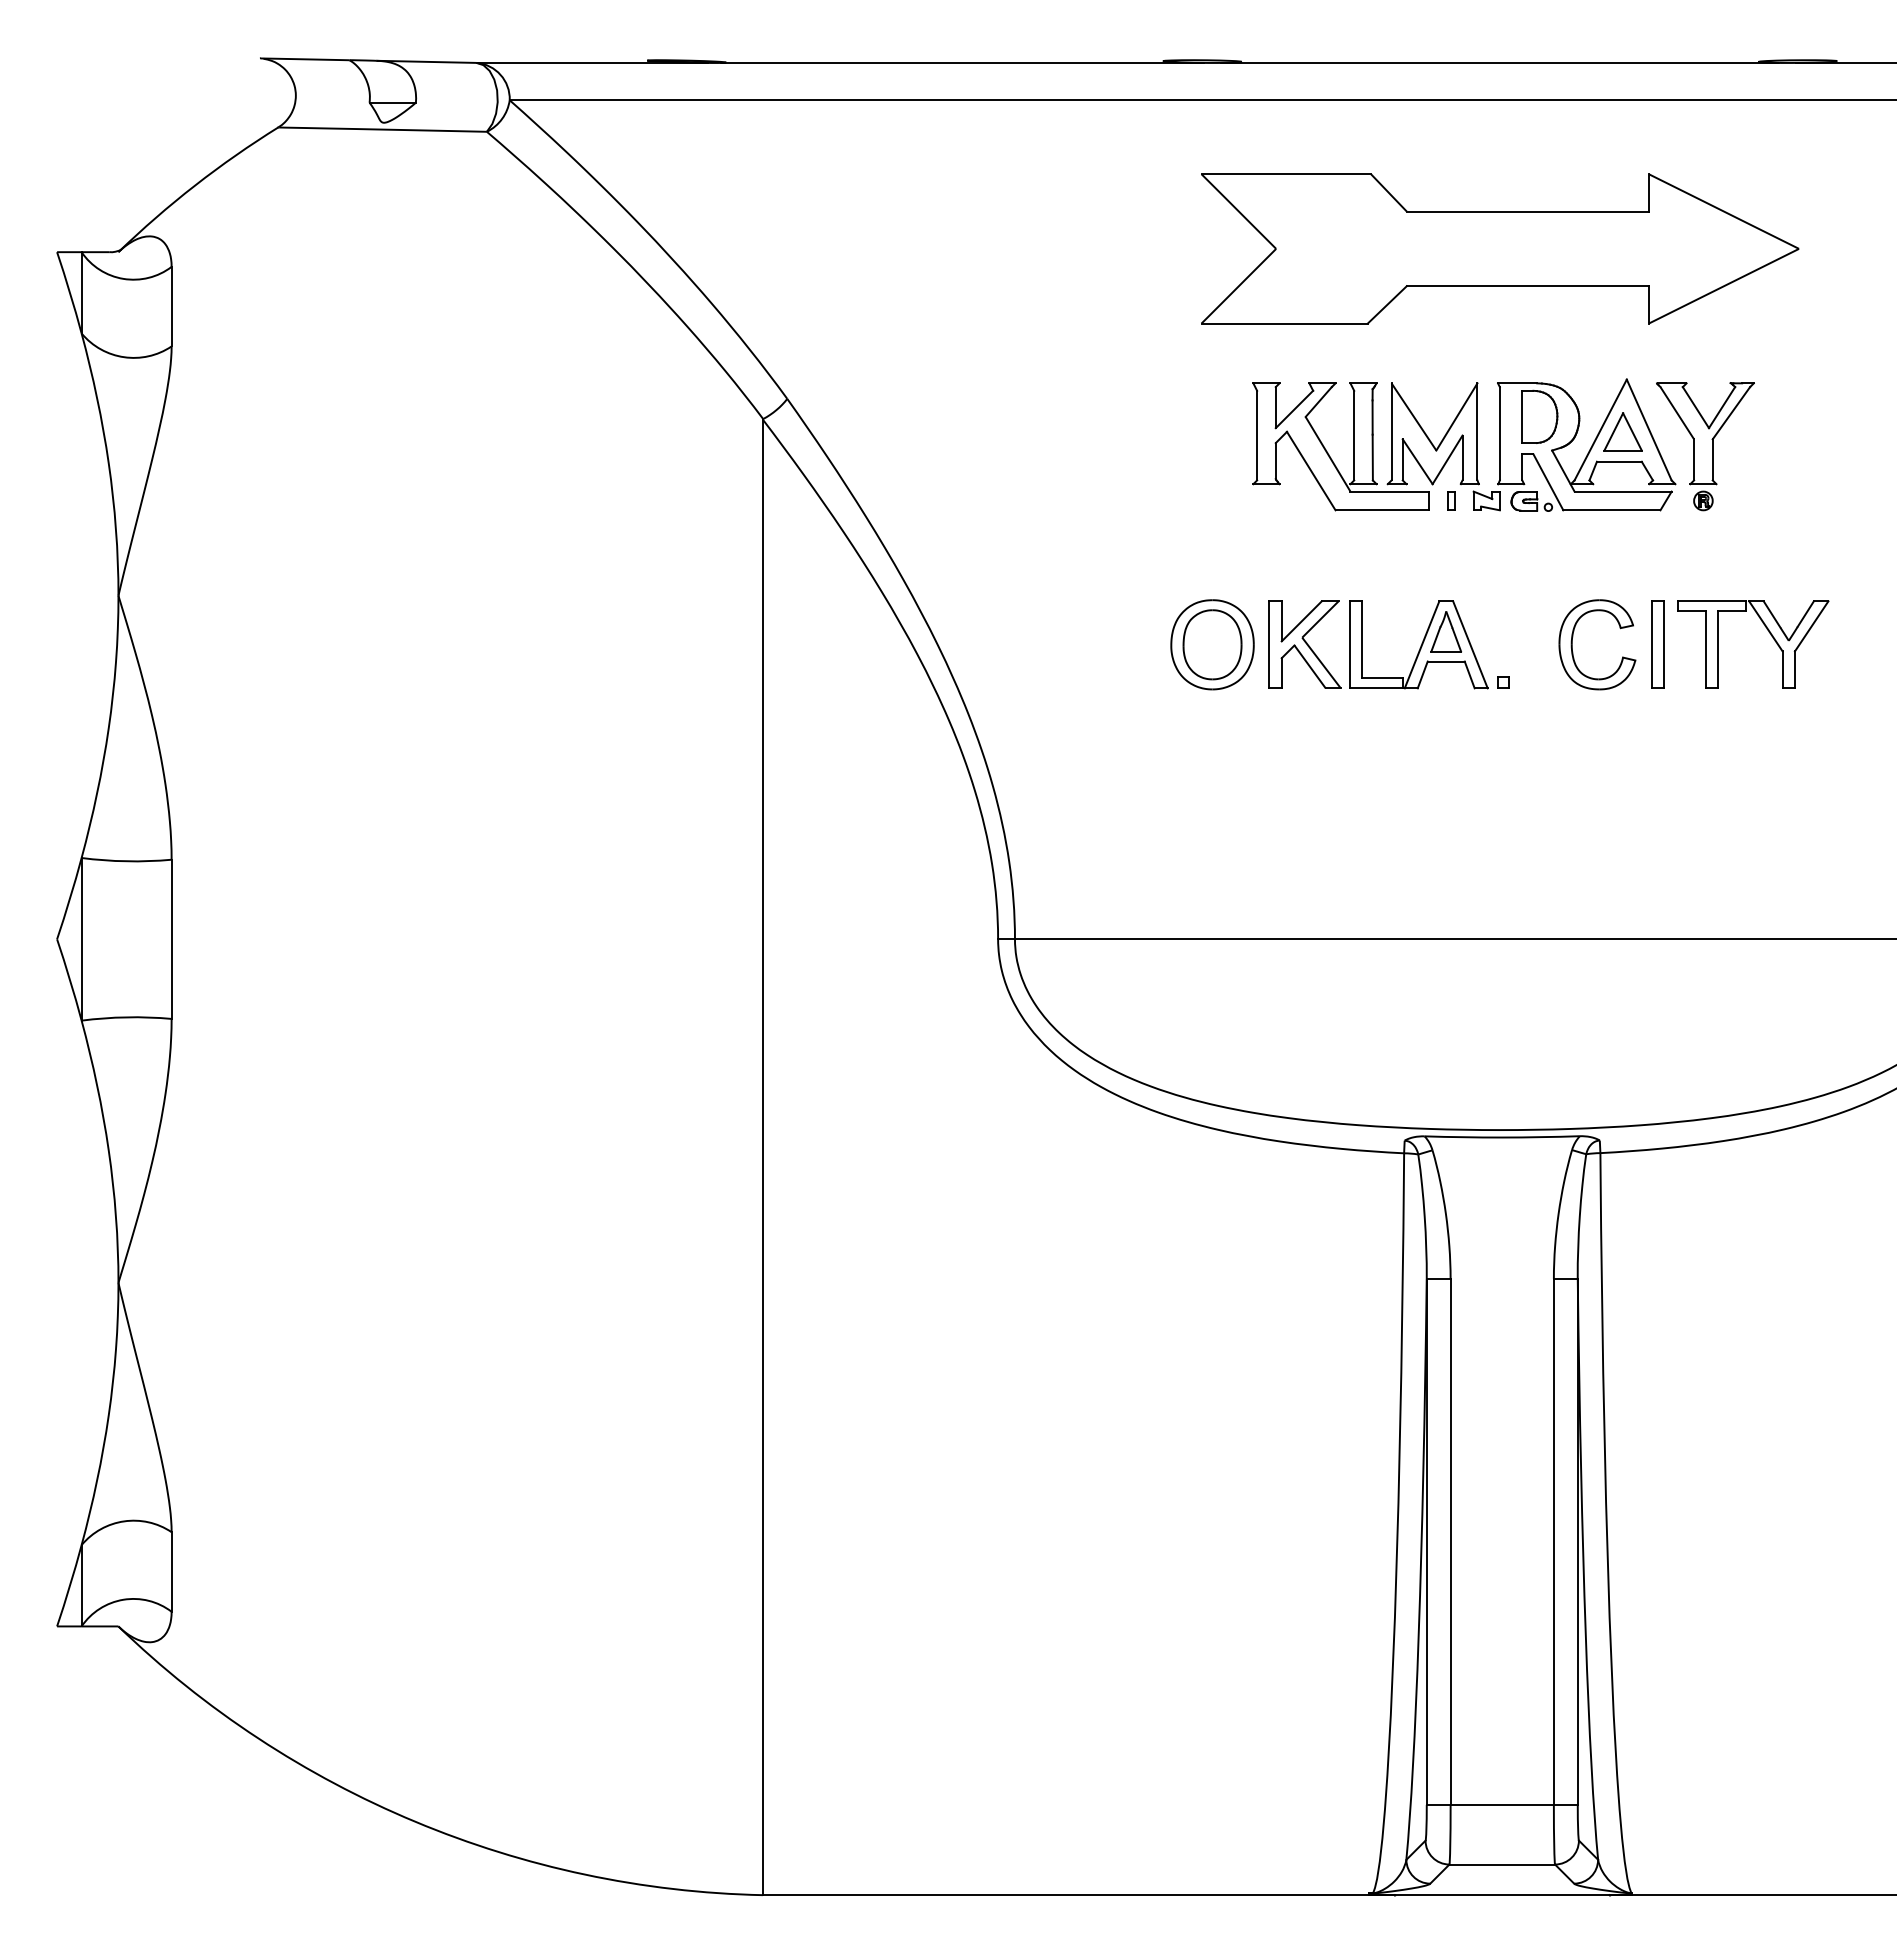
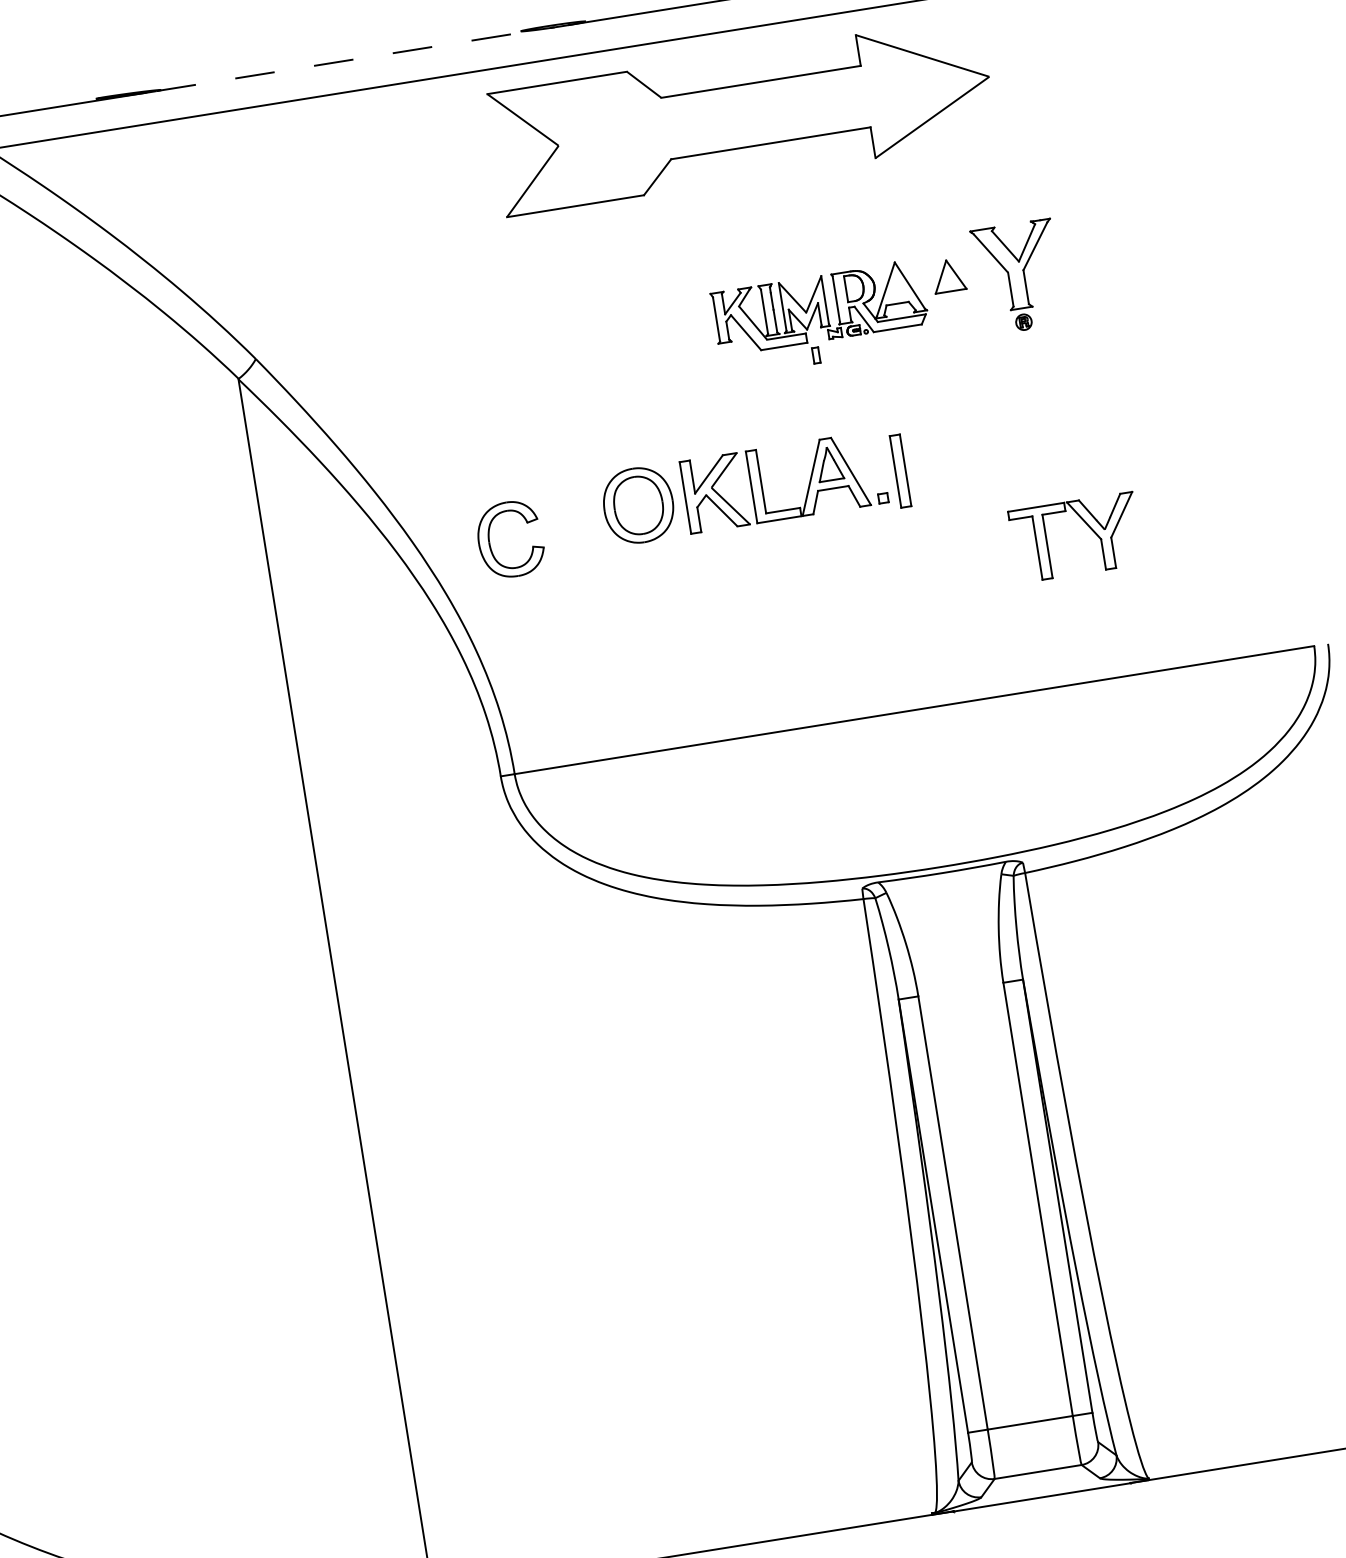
line: (962, 62) -> (355, 58), solid -> dashed
part: (1500, 248) -> (743, 115), moved
part: (1464, 444) -> (819, 307), size x0.6
part: (1768, 632) -> (1086, 525), moved
part: (1573, 637) -> (489, 536), moved
part: (1657, 644) -> (899, 470), moved

